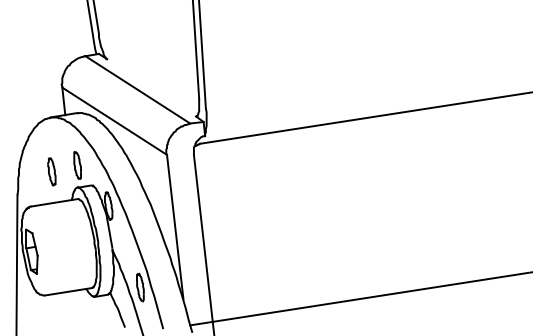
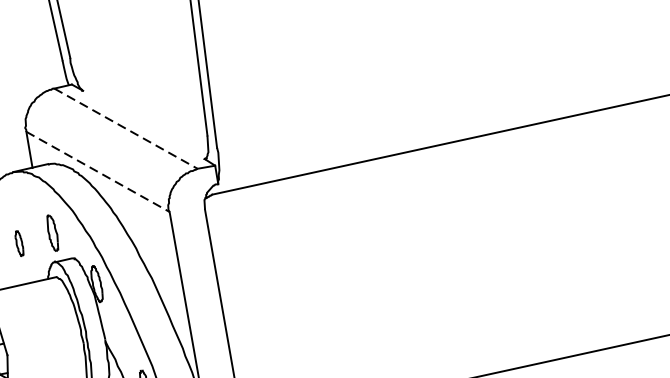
line: (138, 90) -> (126, 129), solid -> dashed
line: (115, 121) -> (99, 172), solid -> dashed
part: (51, 171) -> (18, 243), size x0.7

